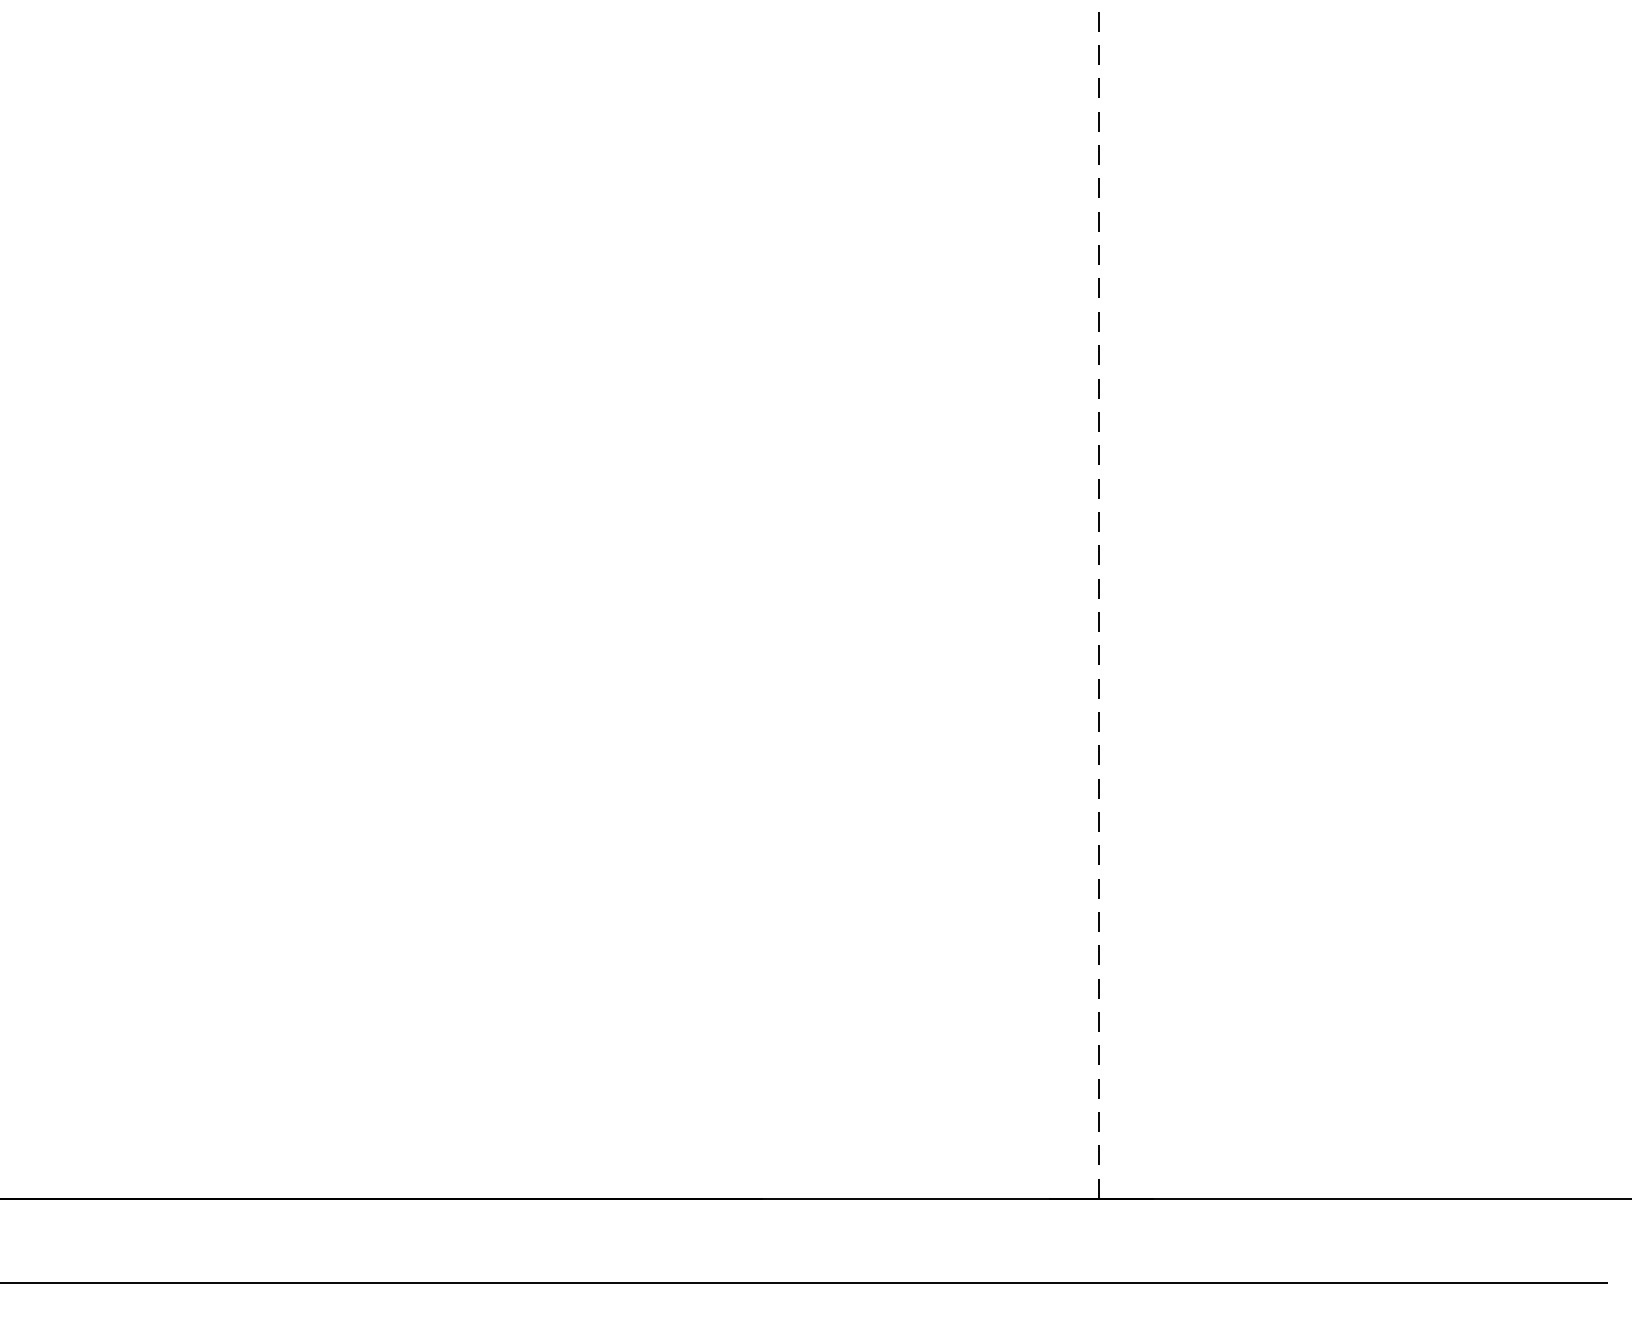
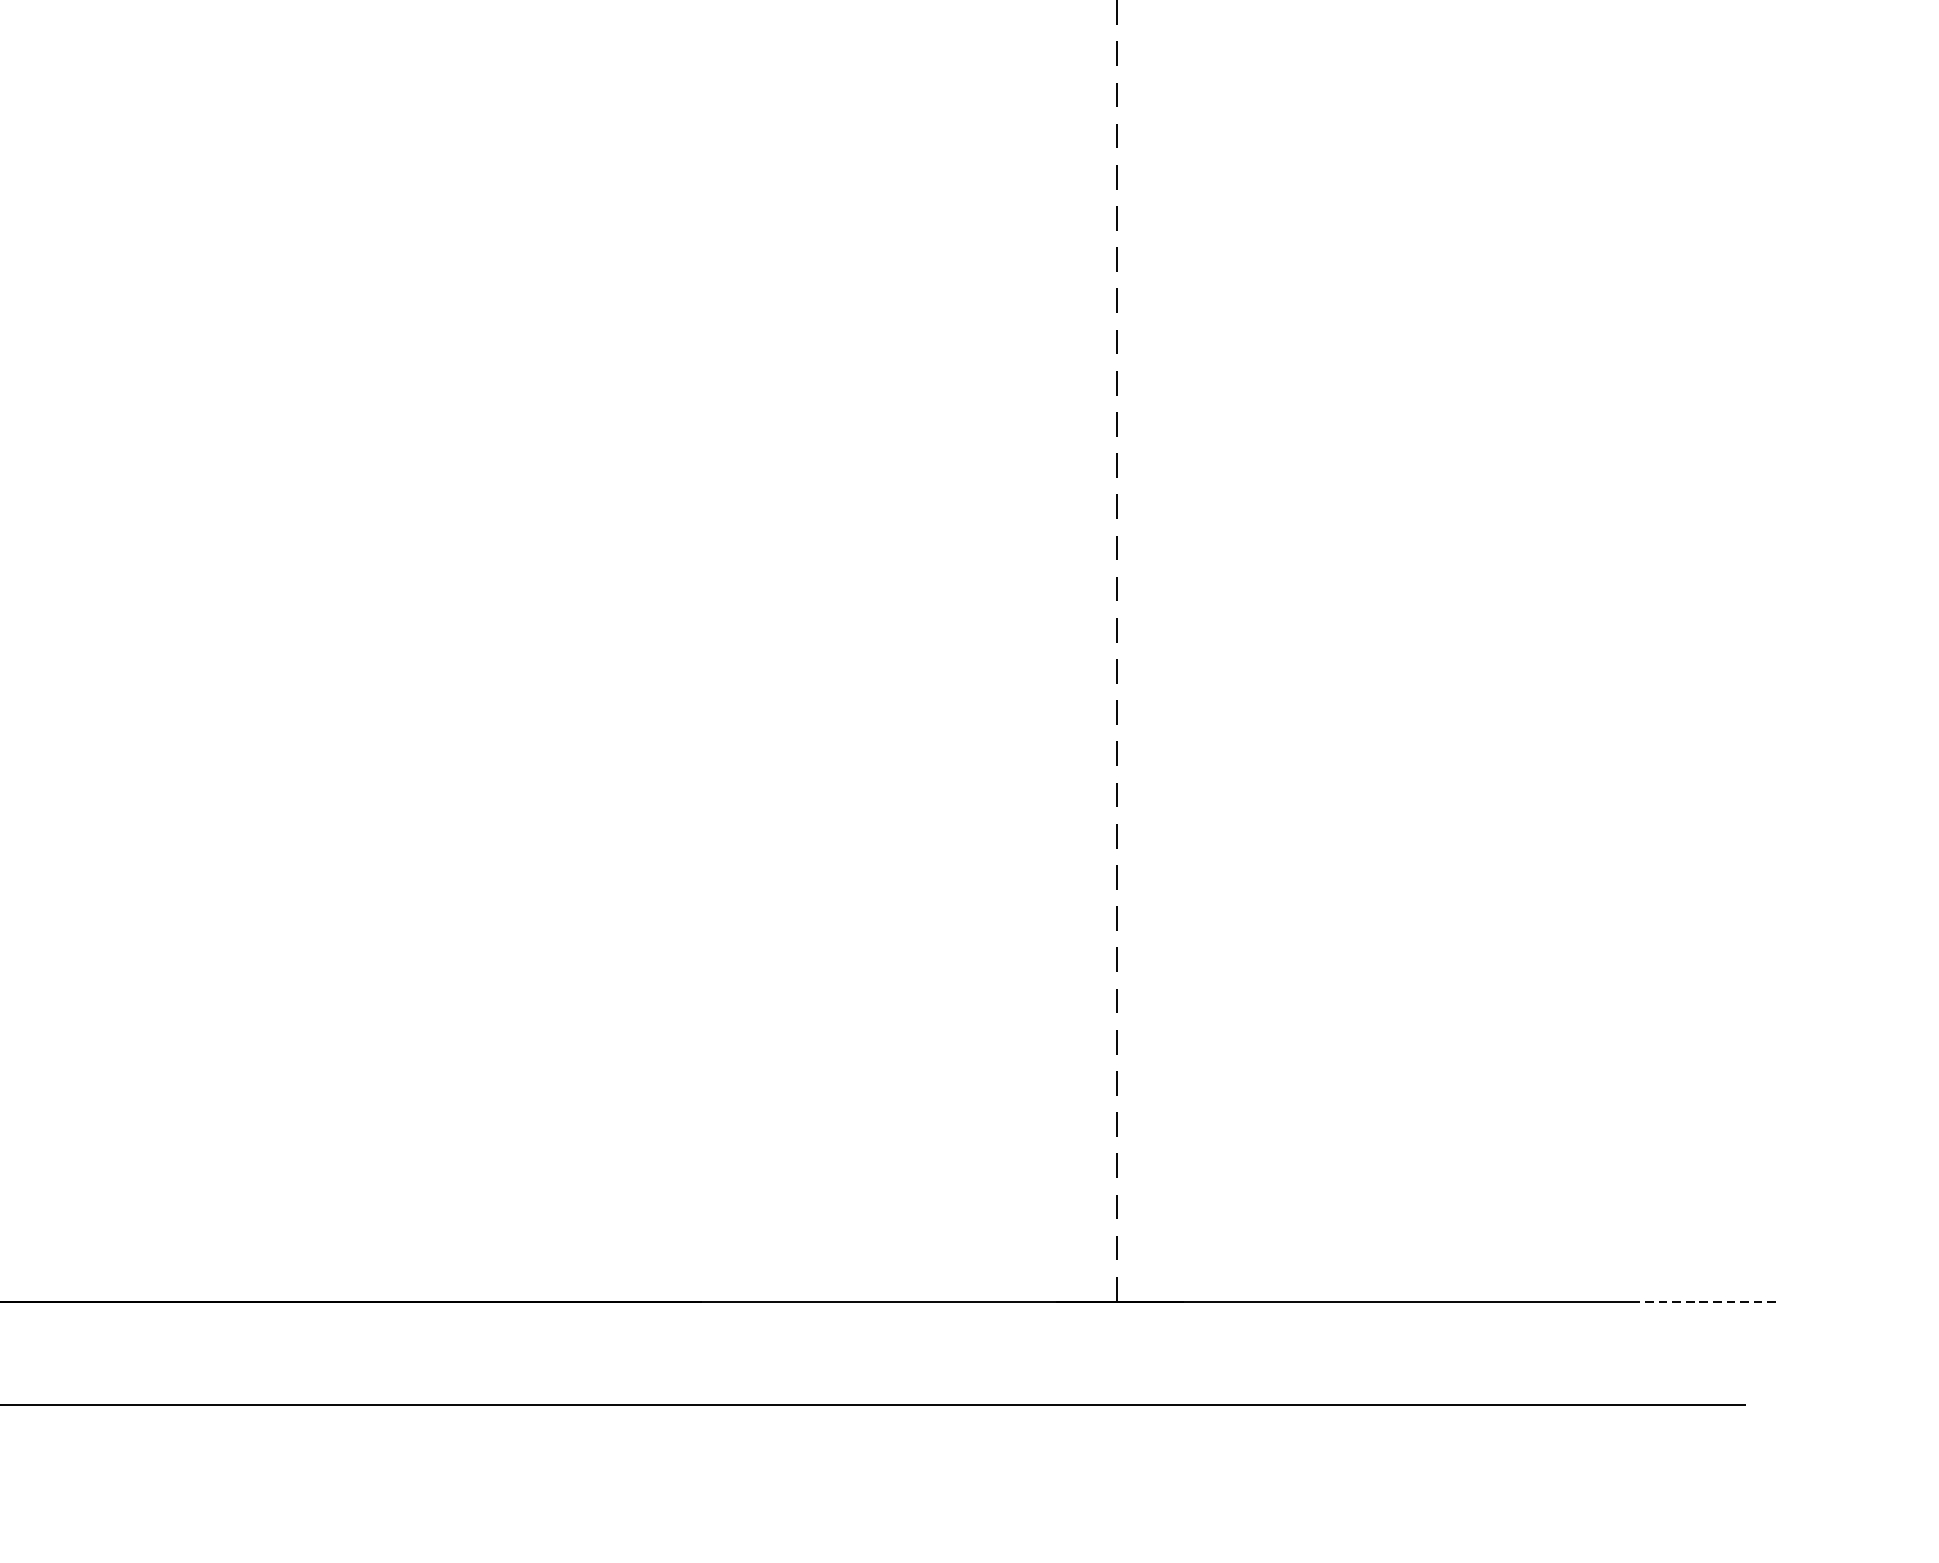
line: (1574, 1198) -> (1704, 1301), solid -> dashed

